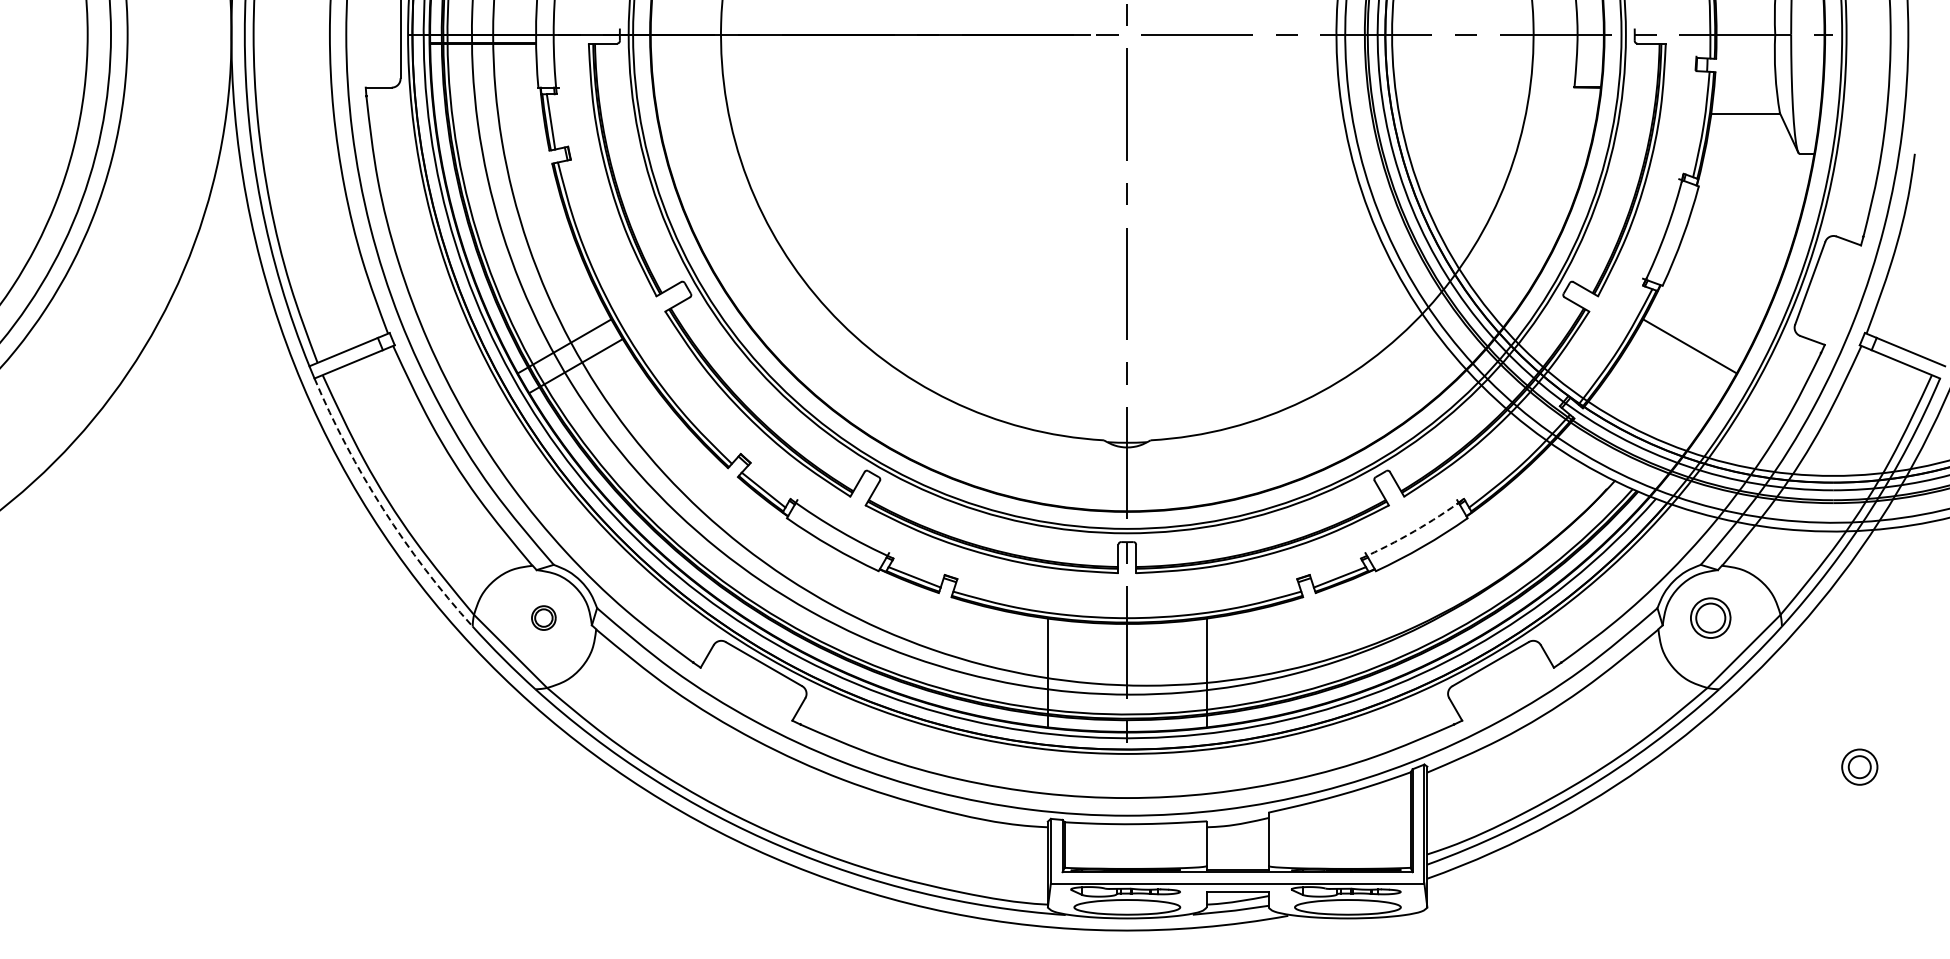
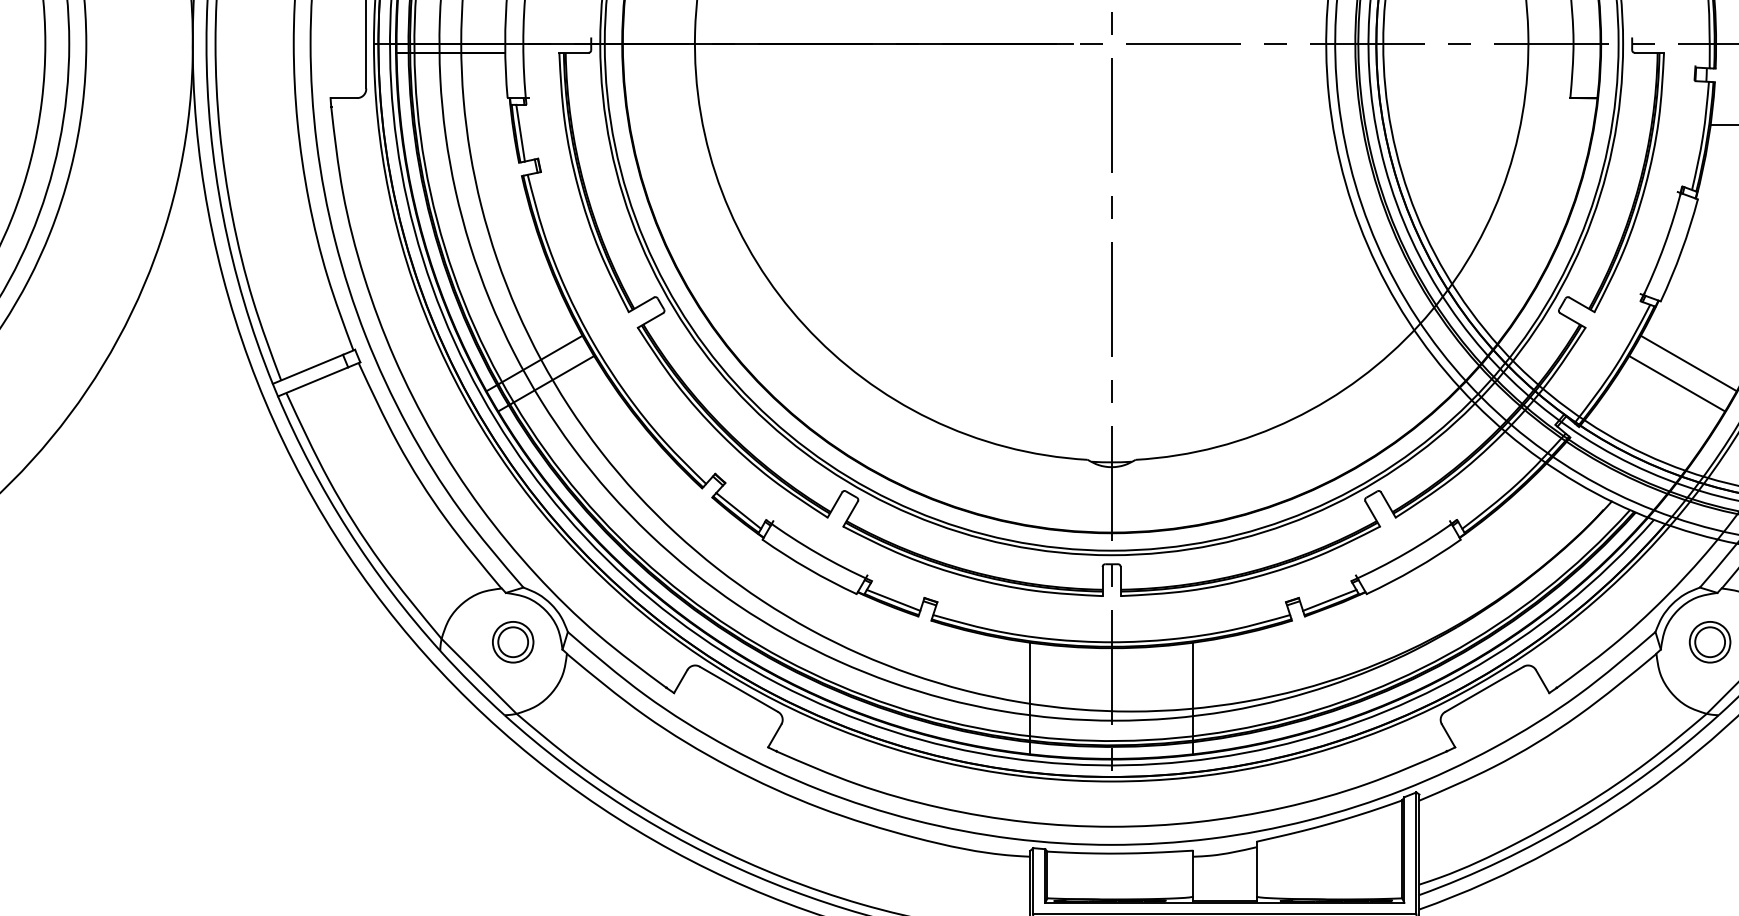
line: (1678, 366) -> (1677, 384), added
arc: (383, 509) -> (348, 530), dashed -> solid
arc: (1414, 531) -> (1406, 553), dashed -> solid
part: (543, 617) -> (512, 641), size x1.67

